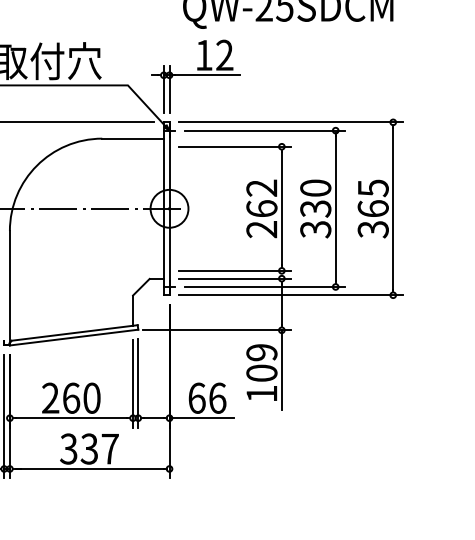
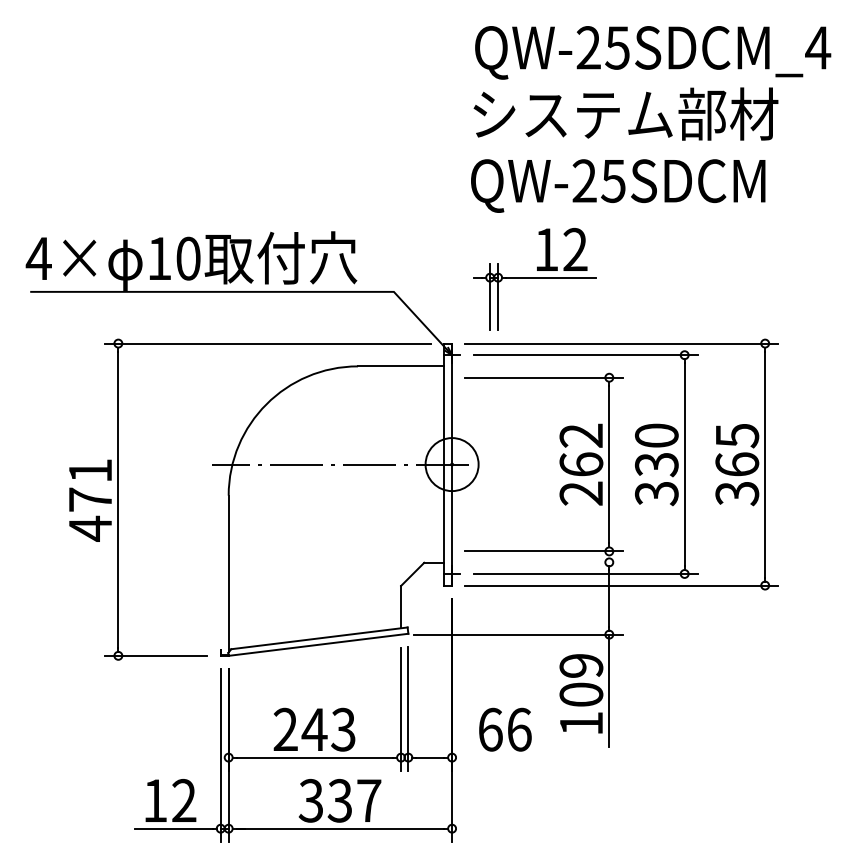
part: (195, 76) -> (534, 279), moved
line: (234, 278) -> (543, 562), removed
text: (81, 398) -> (328, 729), 260 -> 243
line: (201, 418) -> (496, 757), removed

